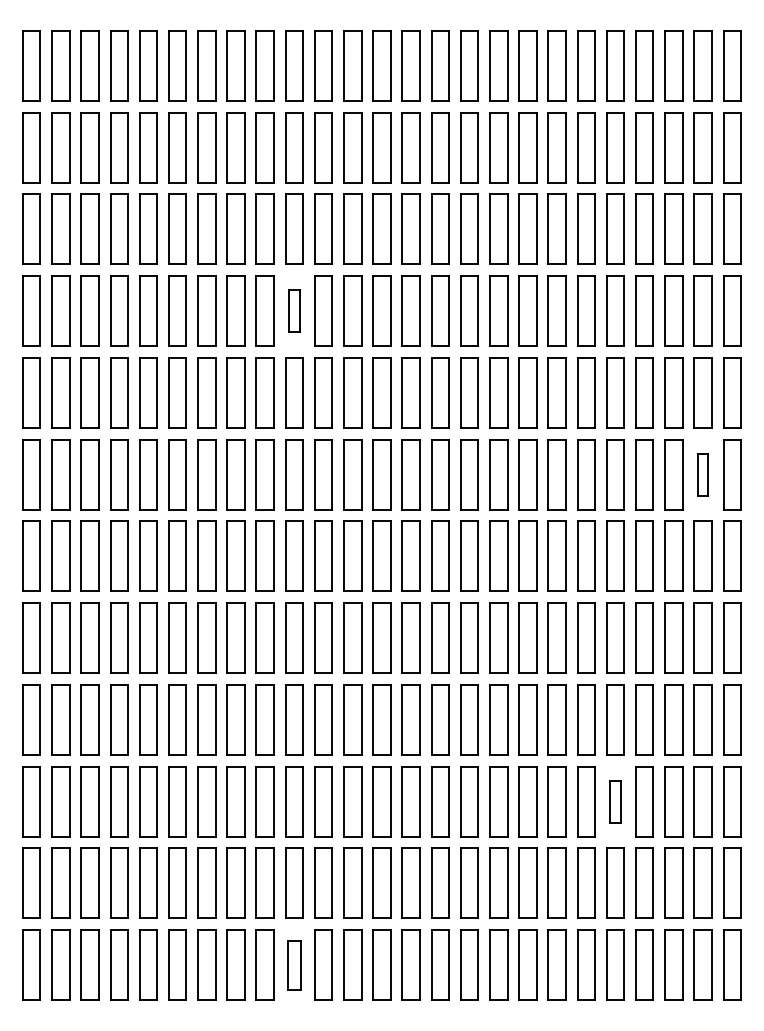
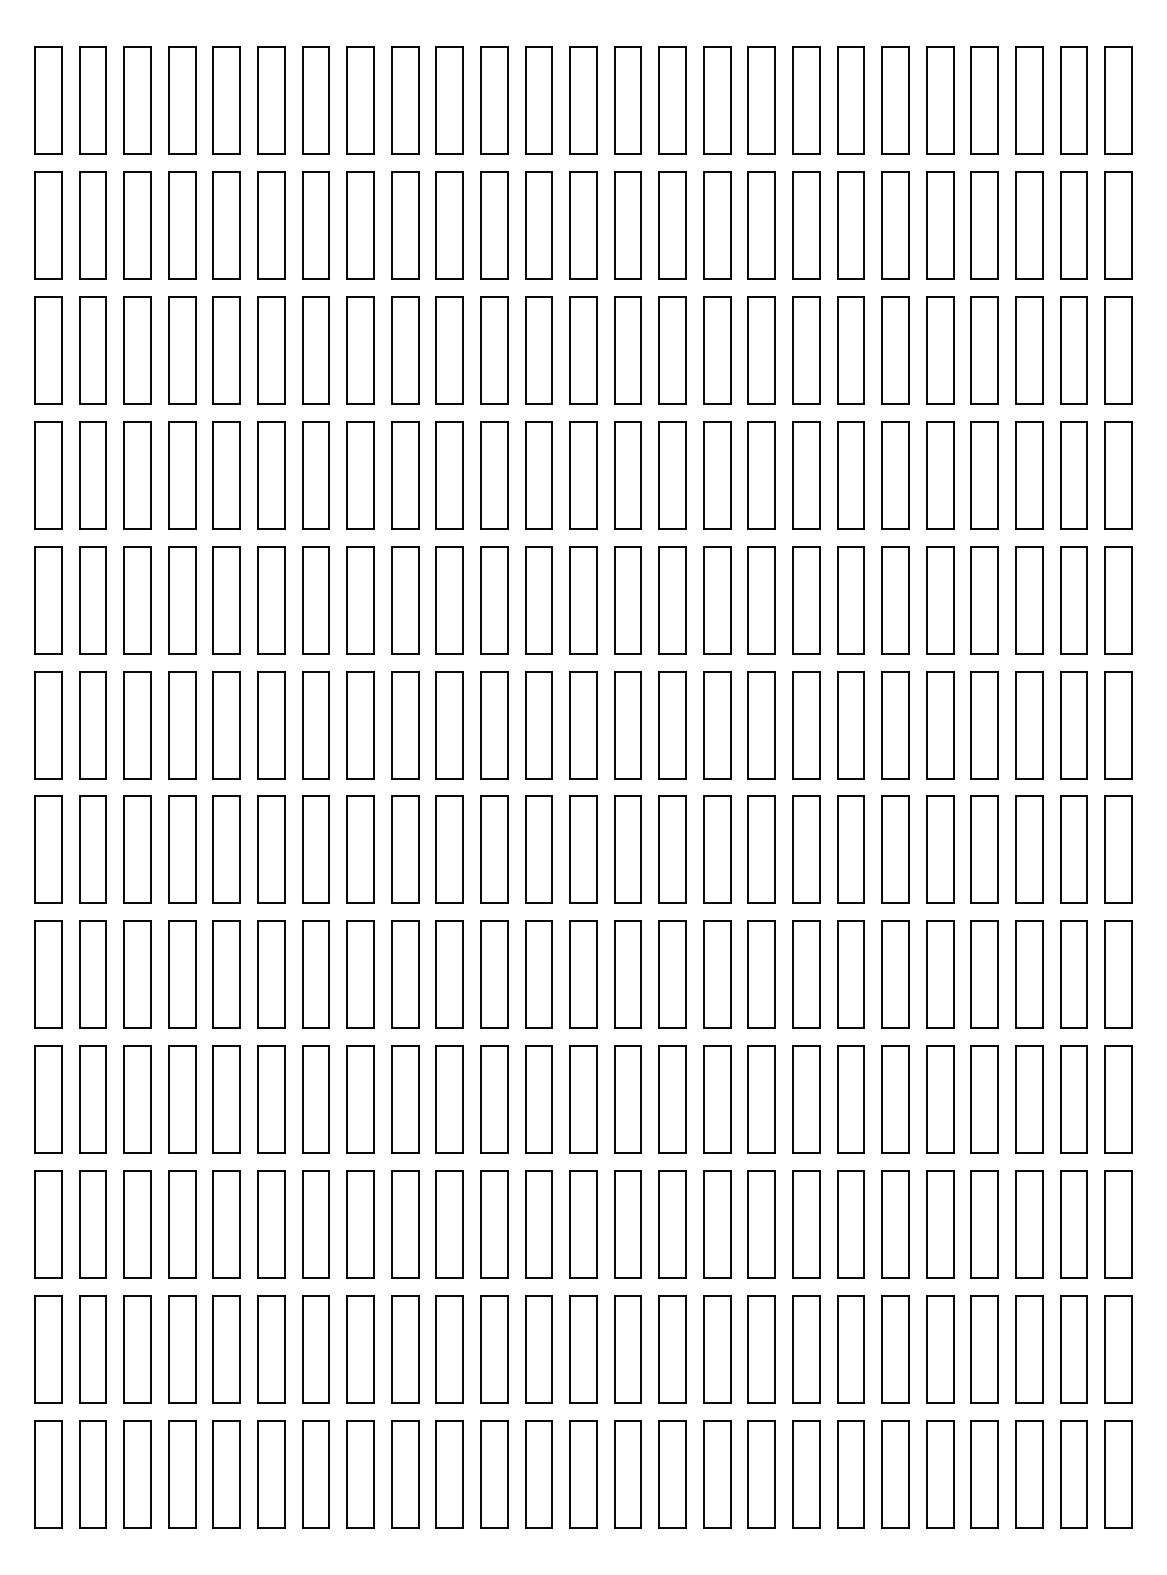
part: (294, 310) -> (449, 474), size x1.67
part: (702, 474) -> (1073, 724), size x1.67
part: (615, 801) -> (940, 1224), size x1.67
part: (294, 964) -> (449, 1473), size x1.43

